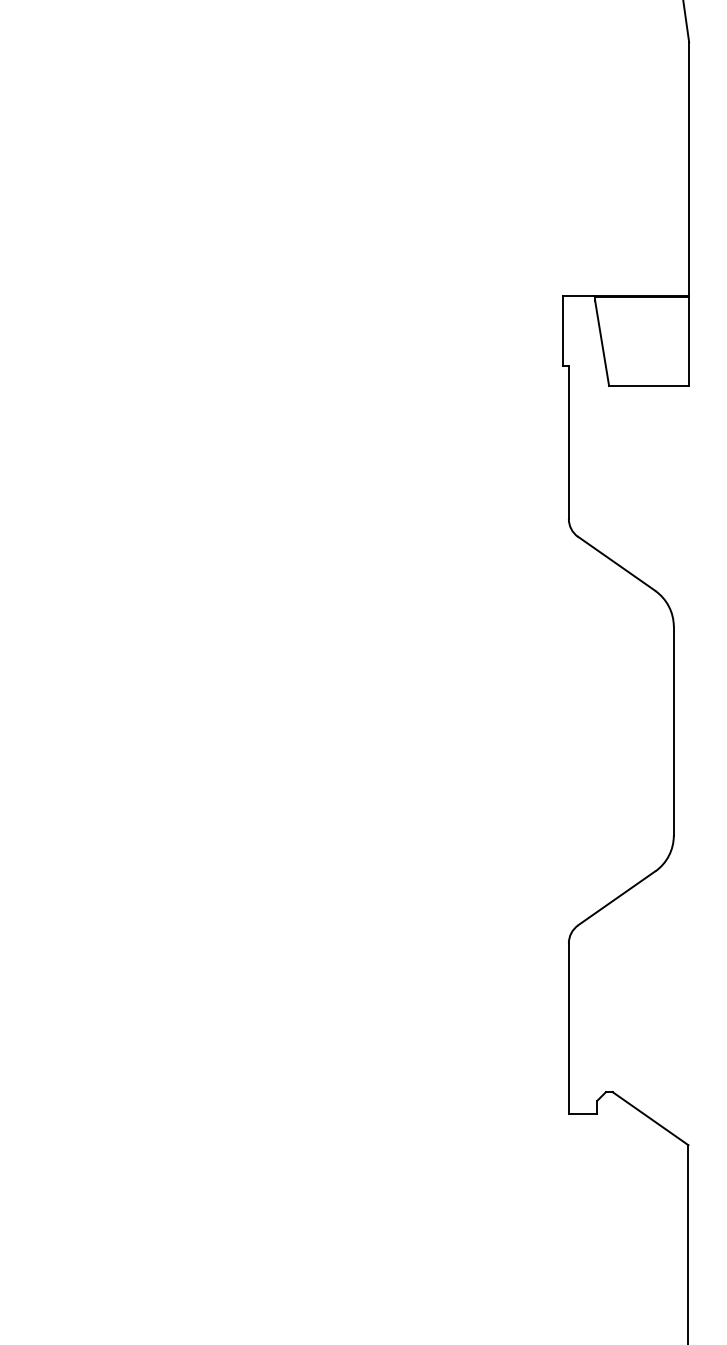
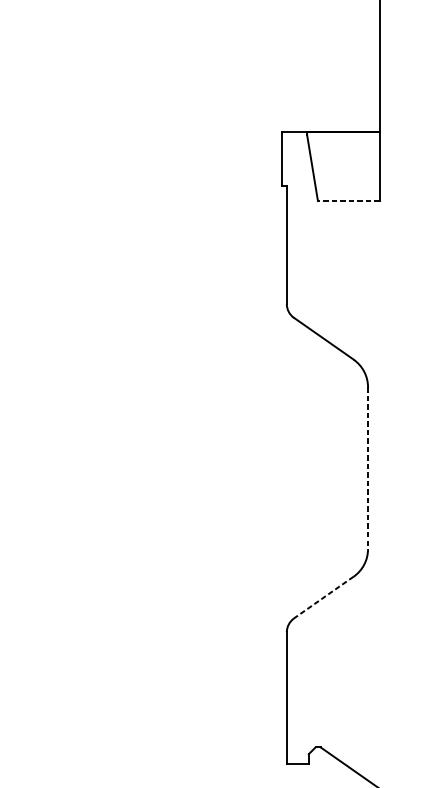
line: (648, 385) -> (348, 200), solid -> dashed
line: (673, 731) -> (367, 468), solid -> dashed
line: (616, 898) -> (323, 597), solid -> dashed

